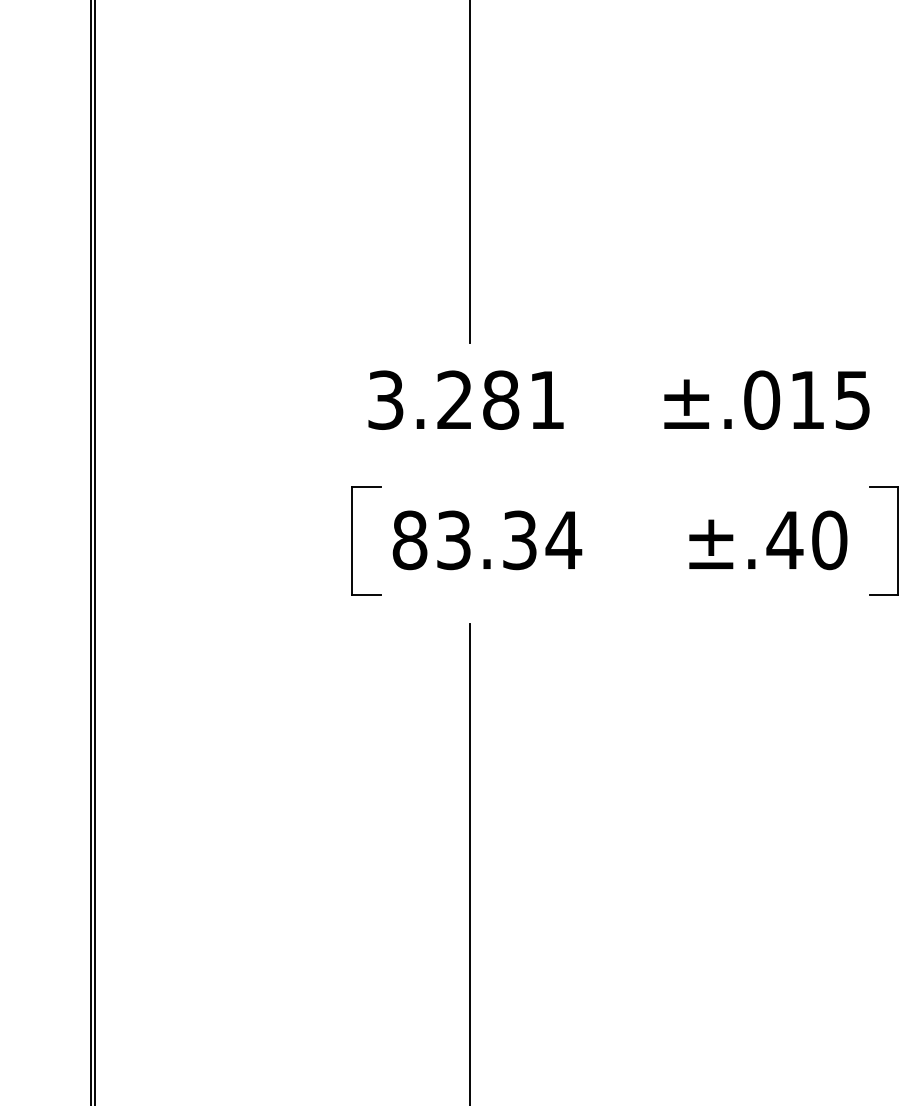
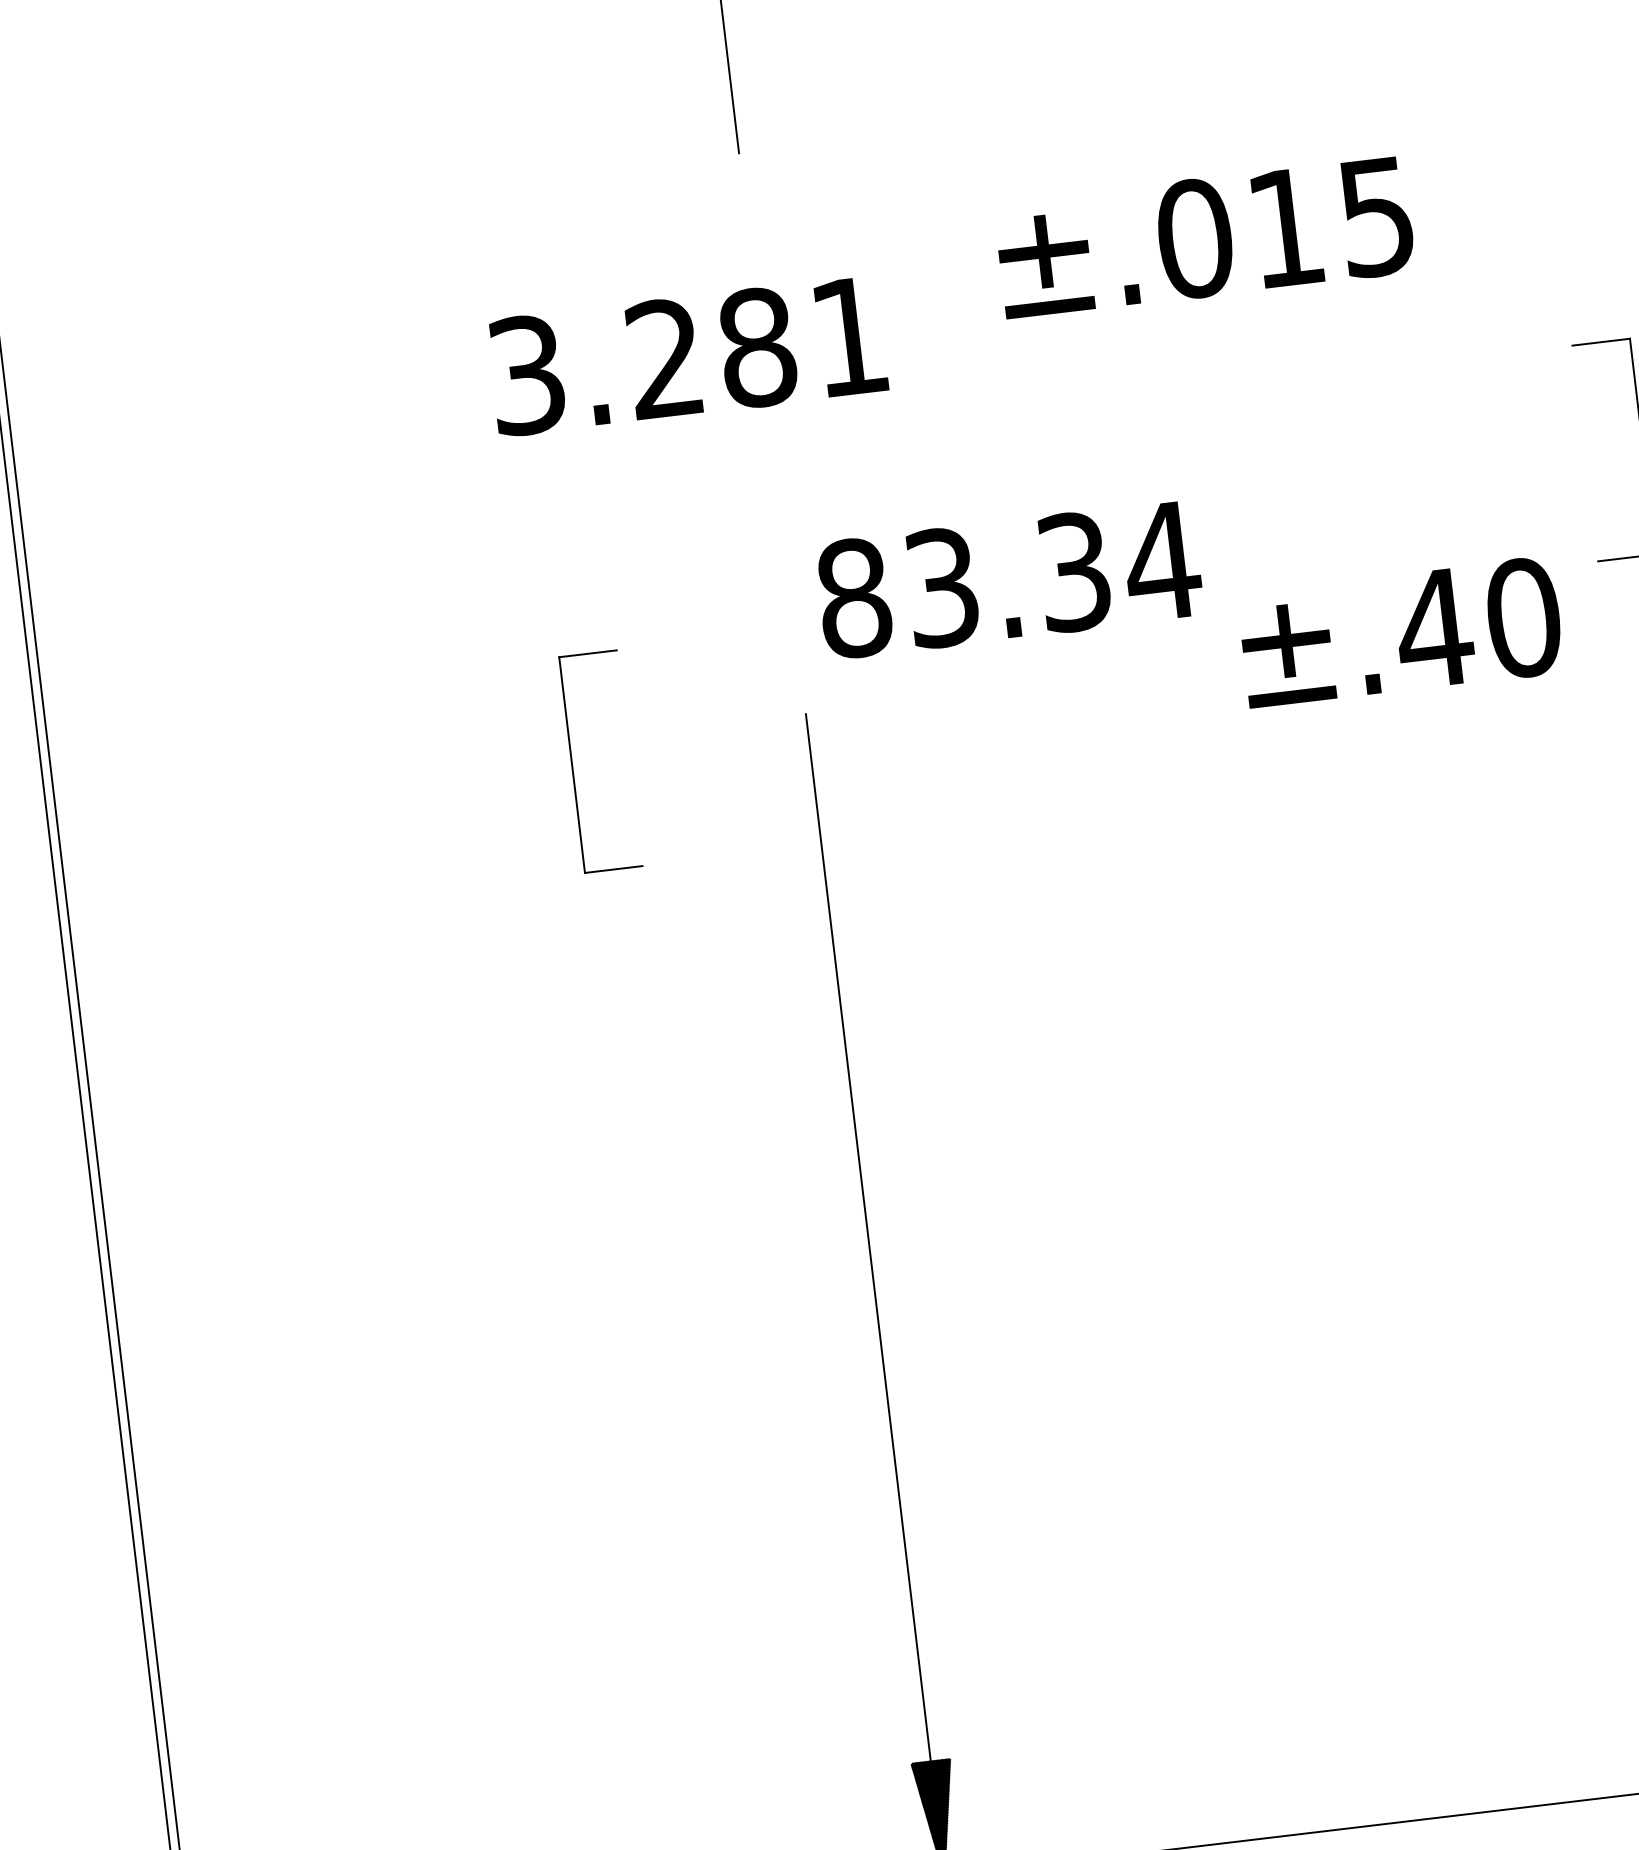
text: (465, 399) -> (686, 354), moved
text: (766, 399) -> (1203, 236), moved
part: (352, 540) -> (572, 764), moved
text: (487, 540) -> (1009, 580), moved
text: (768, 540) -> (1401, 632), moved

